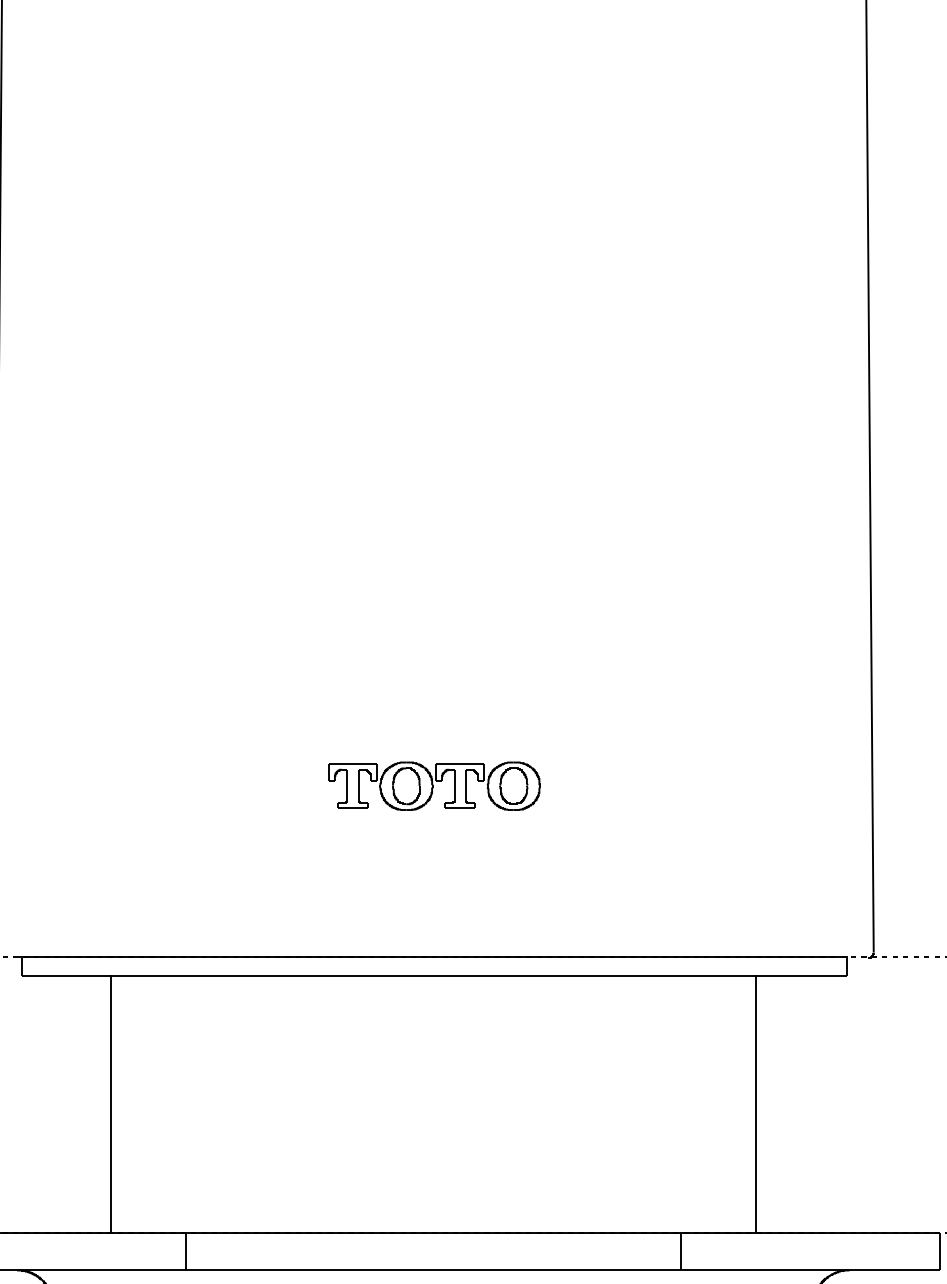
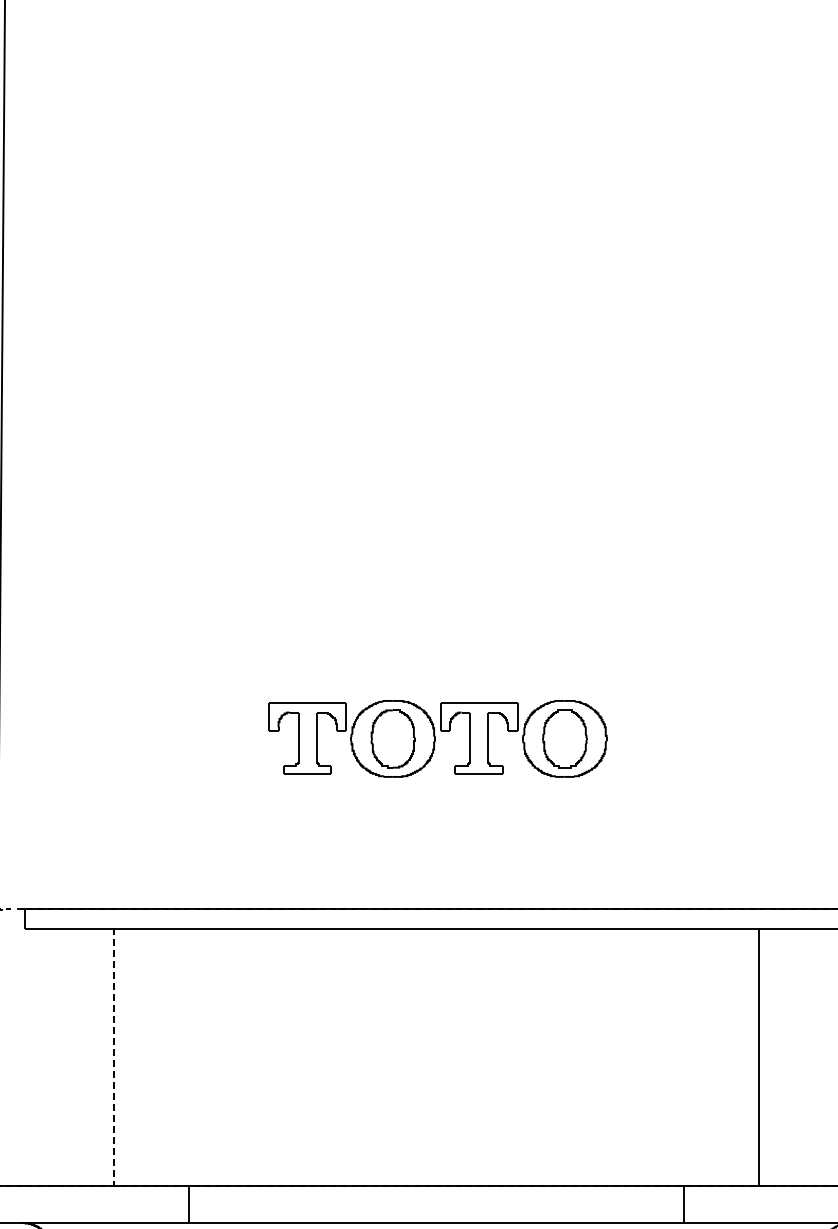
part: (434, 785) -> (437, 738), size x1.6
line: (110, 1104) -> (113, 1057), solid -> dashed

